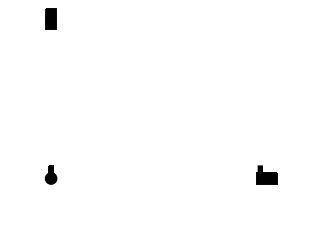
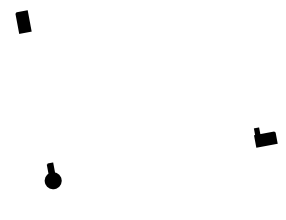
part: (50, 174) -> (51, 175), size x1.4

